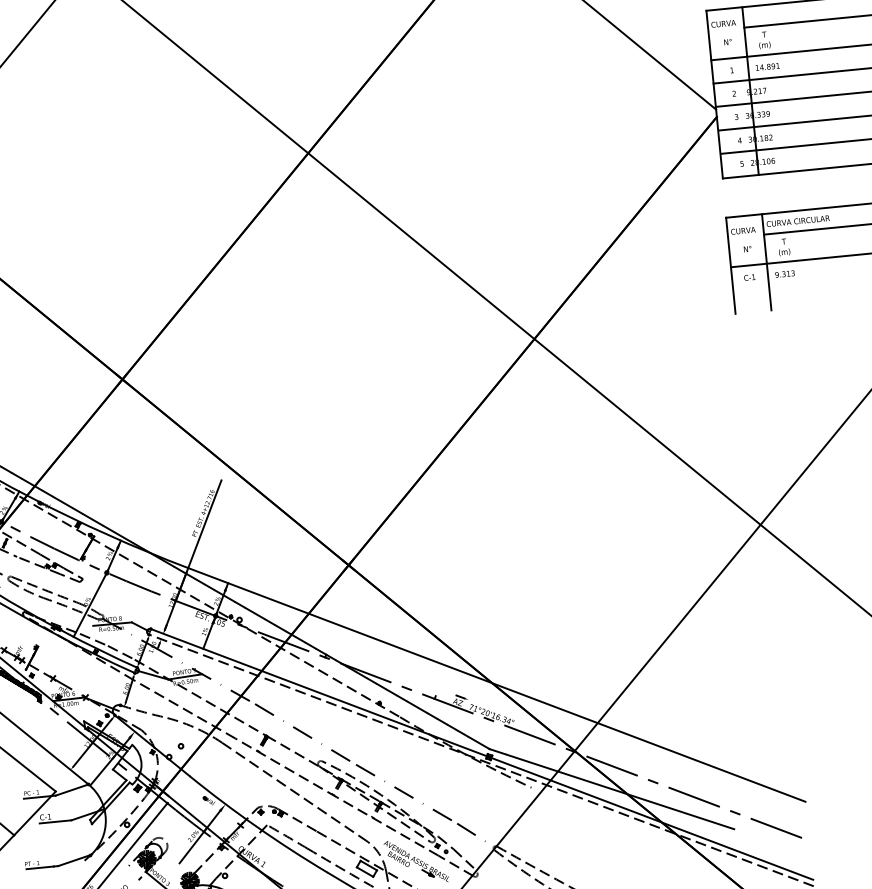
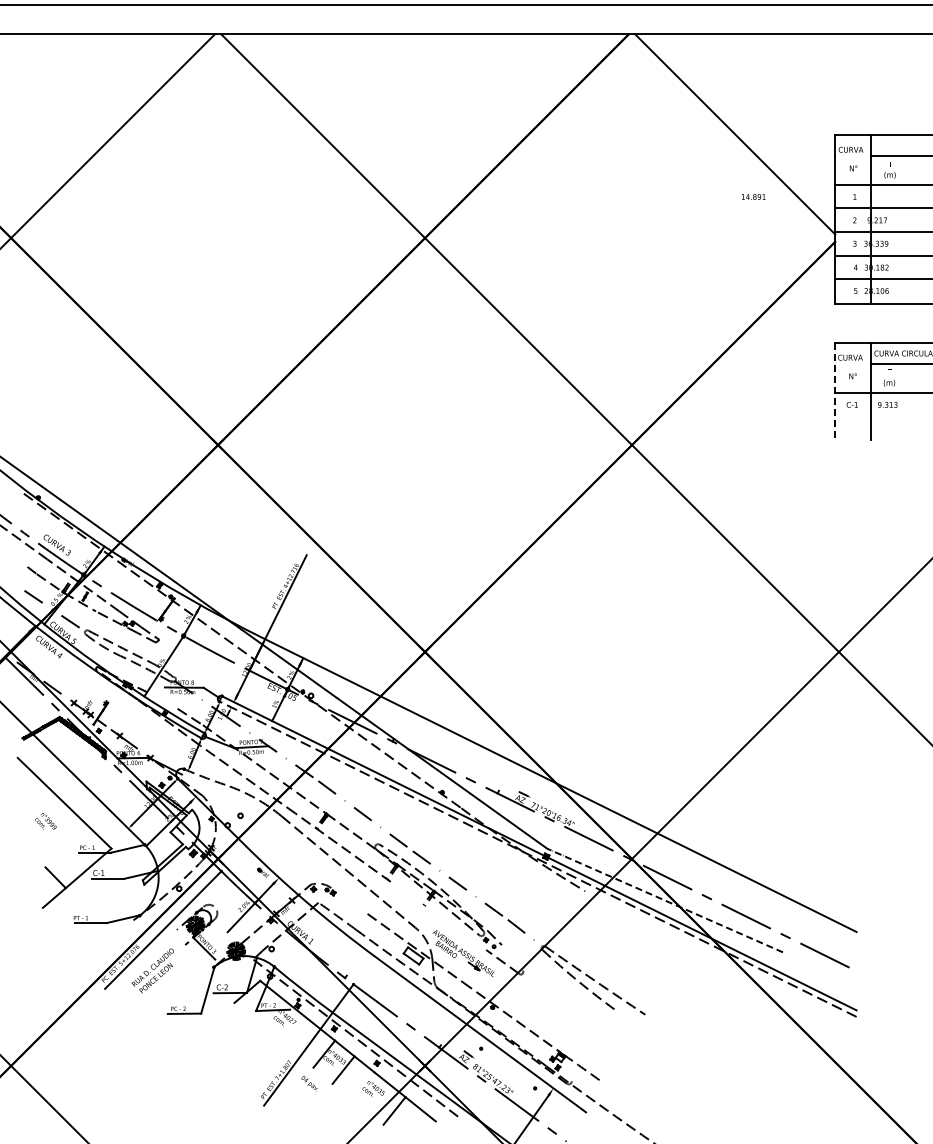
text: (767, 66) -> (753, 196), moved
line: (730, 265) -> (834, 391), solid -> dashed
line: (93, 639) -> (163, 701), removed
line: (612, 789) -> (665, 900), solid -> dashed
line: (297, 819) -> (349, 900), removed
line: (387, 826) -> (438, 915), removed
line: (465, 860) -> (512, 957), removed

